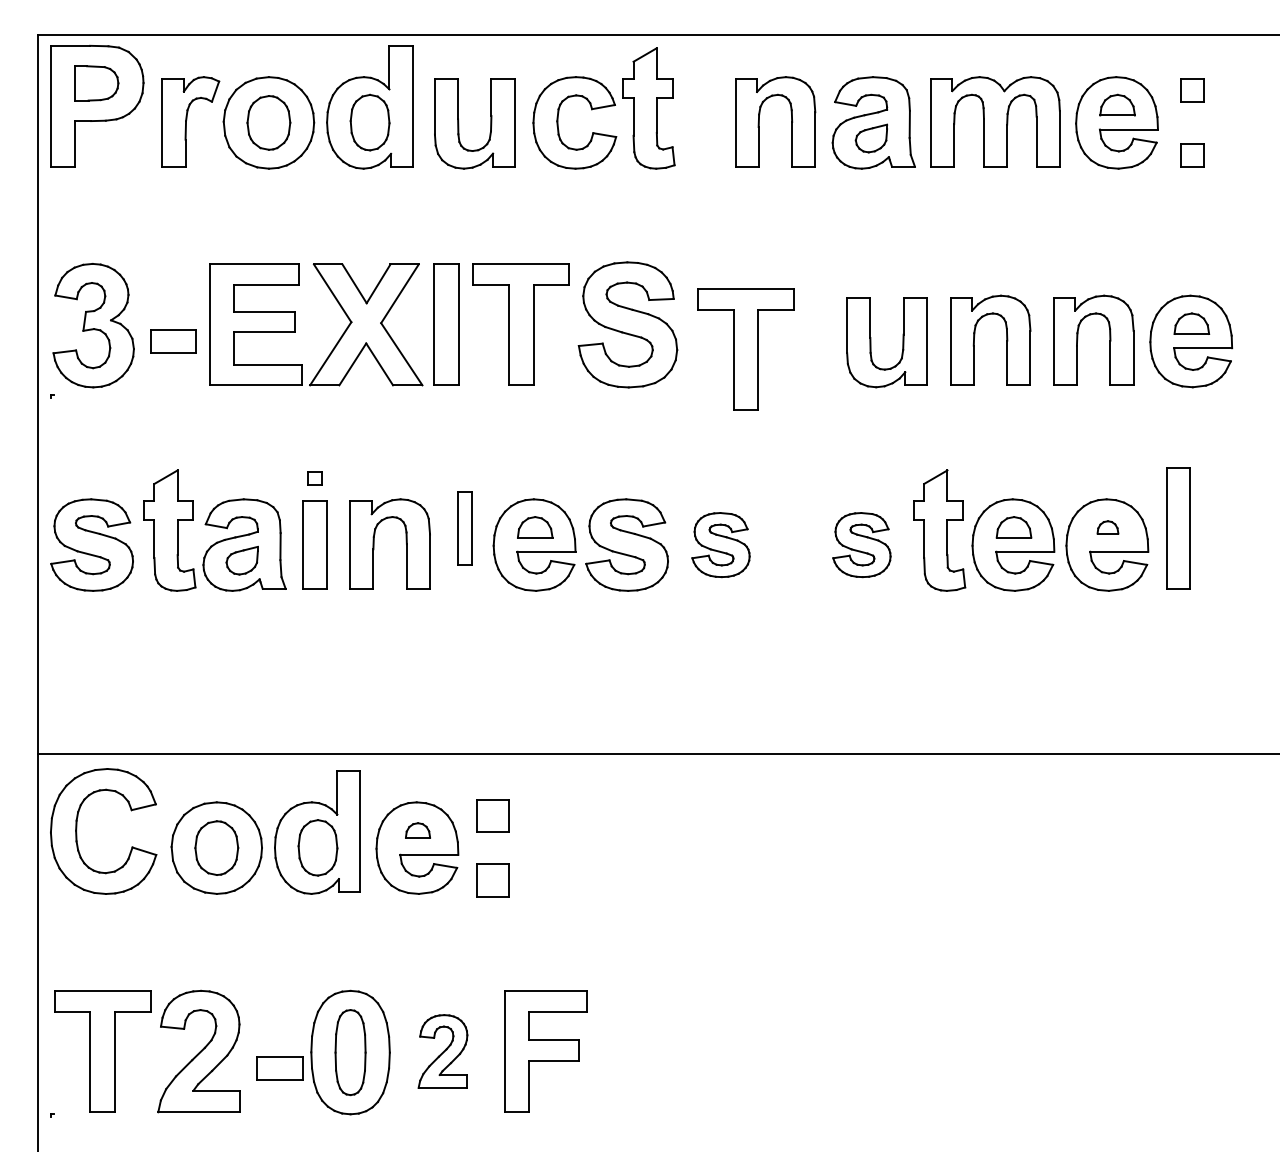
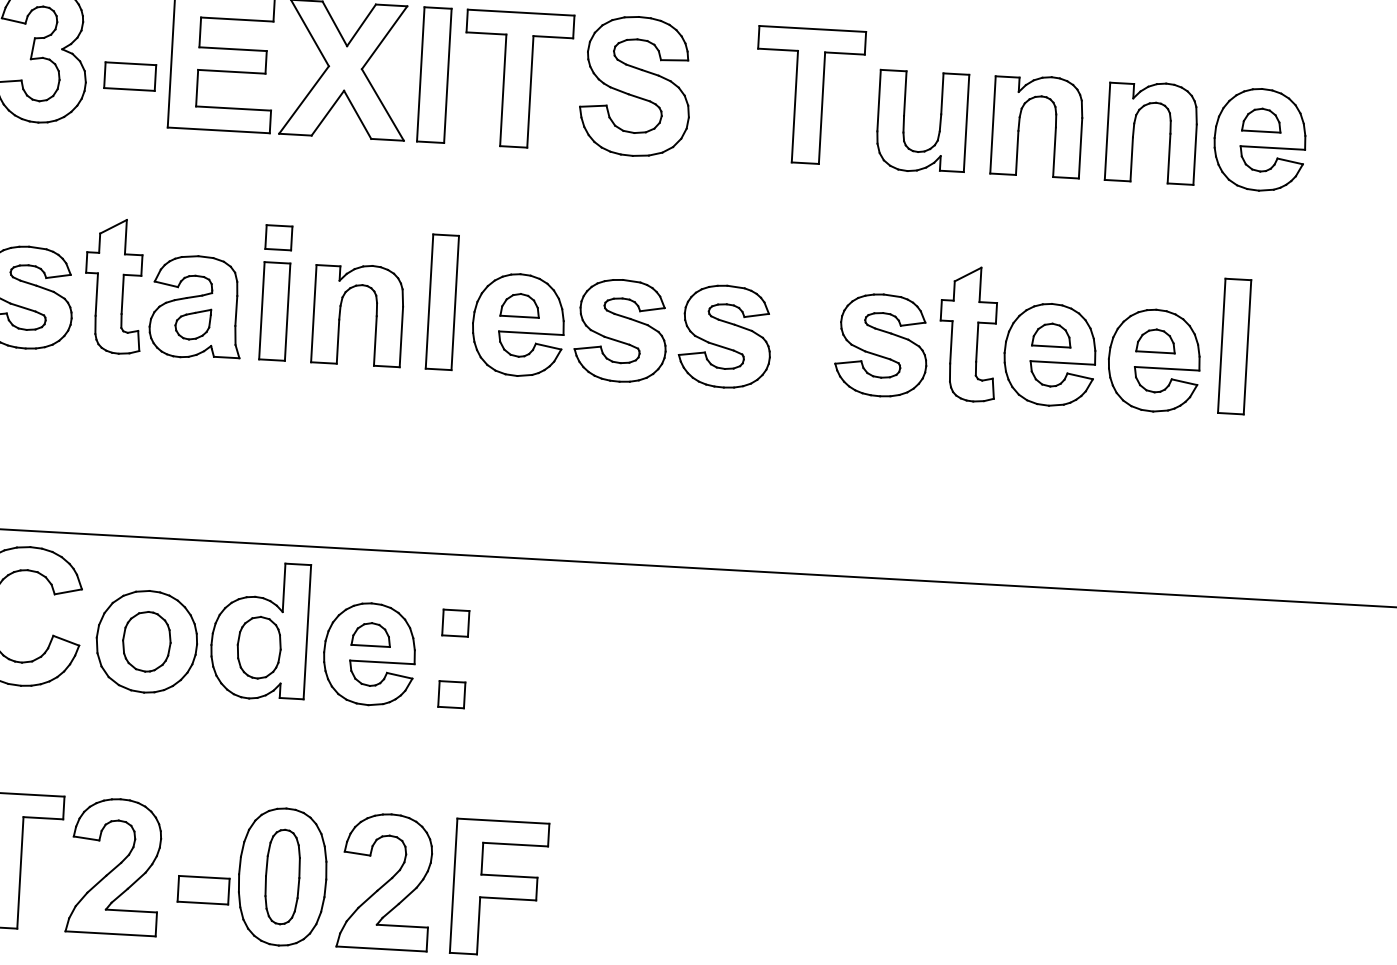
part: (745, 349) -> (808, 95), moved
part: (314, 478) -> (278, 237), size x1.67
part: (1107, 527) -> (1155, 341), size x1.67
part: (465, 528) -> (442, 302), size x1.67
part: (720, 544) -> (724, 335), size x1.43
part: (861, 544) -> (881, 344), size x1.43
part: (493, 815) -> (456, 622), size x0.71
part: (417, 830) -> (370, 634), size x1.43
part: (493, 880) -> (452, 694), size x0.71
part: (442, 1051) -> (384, 881), size x1.67

